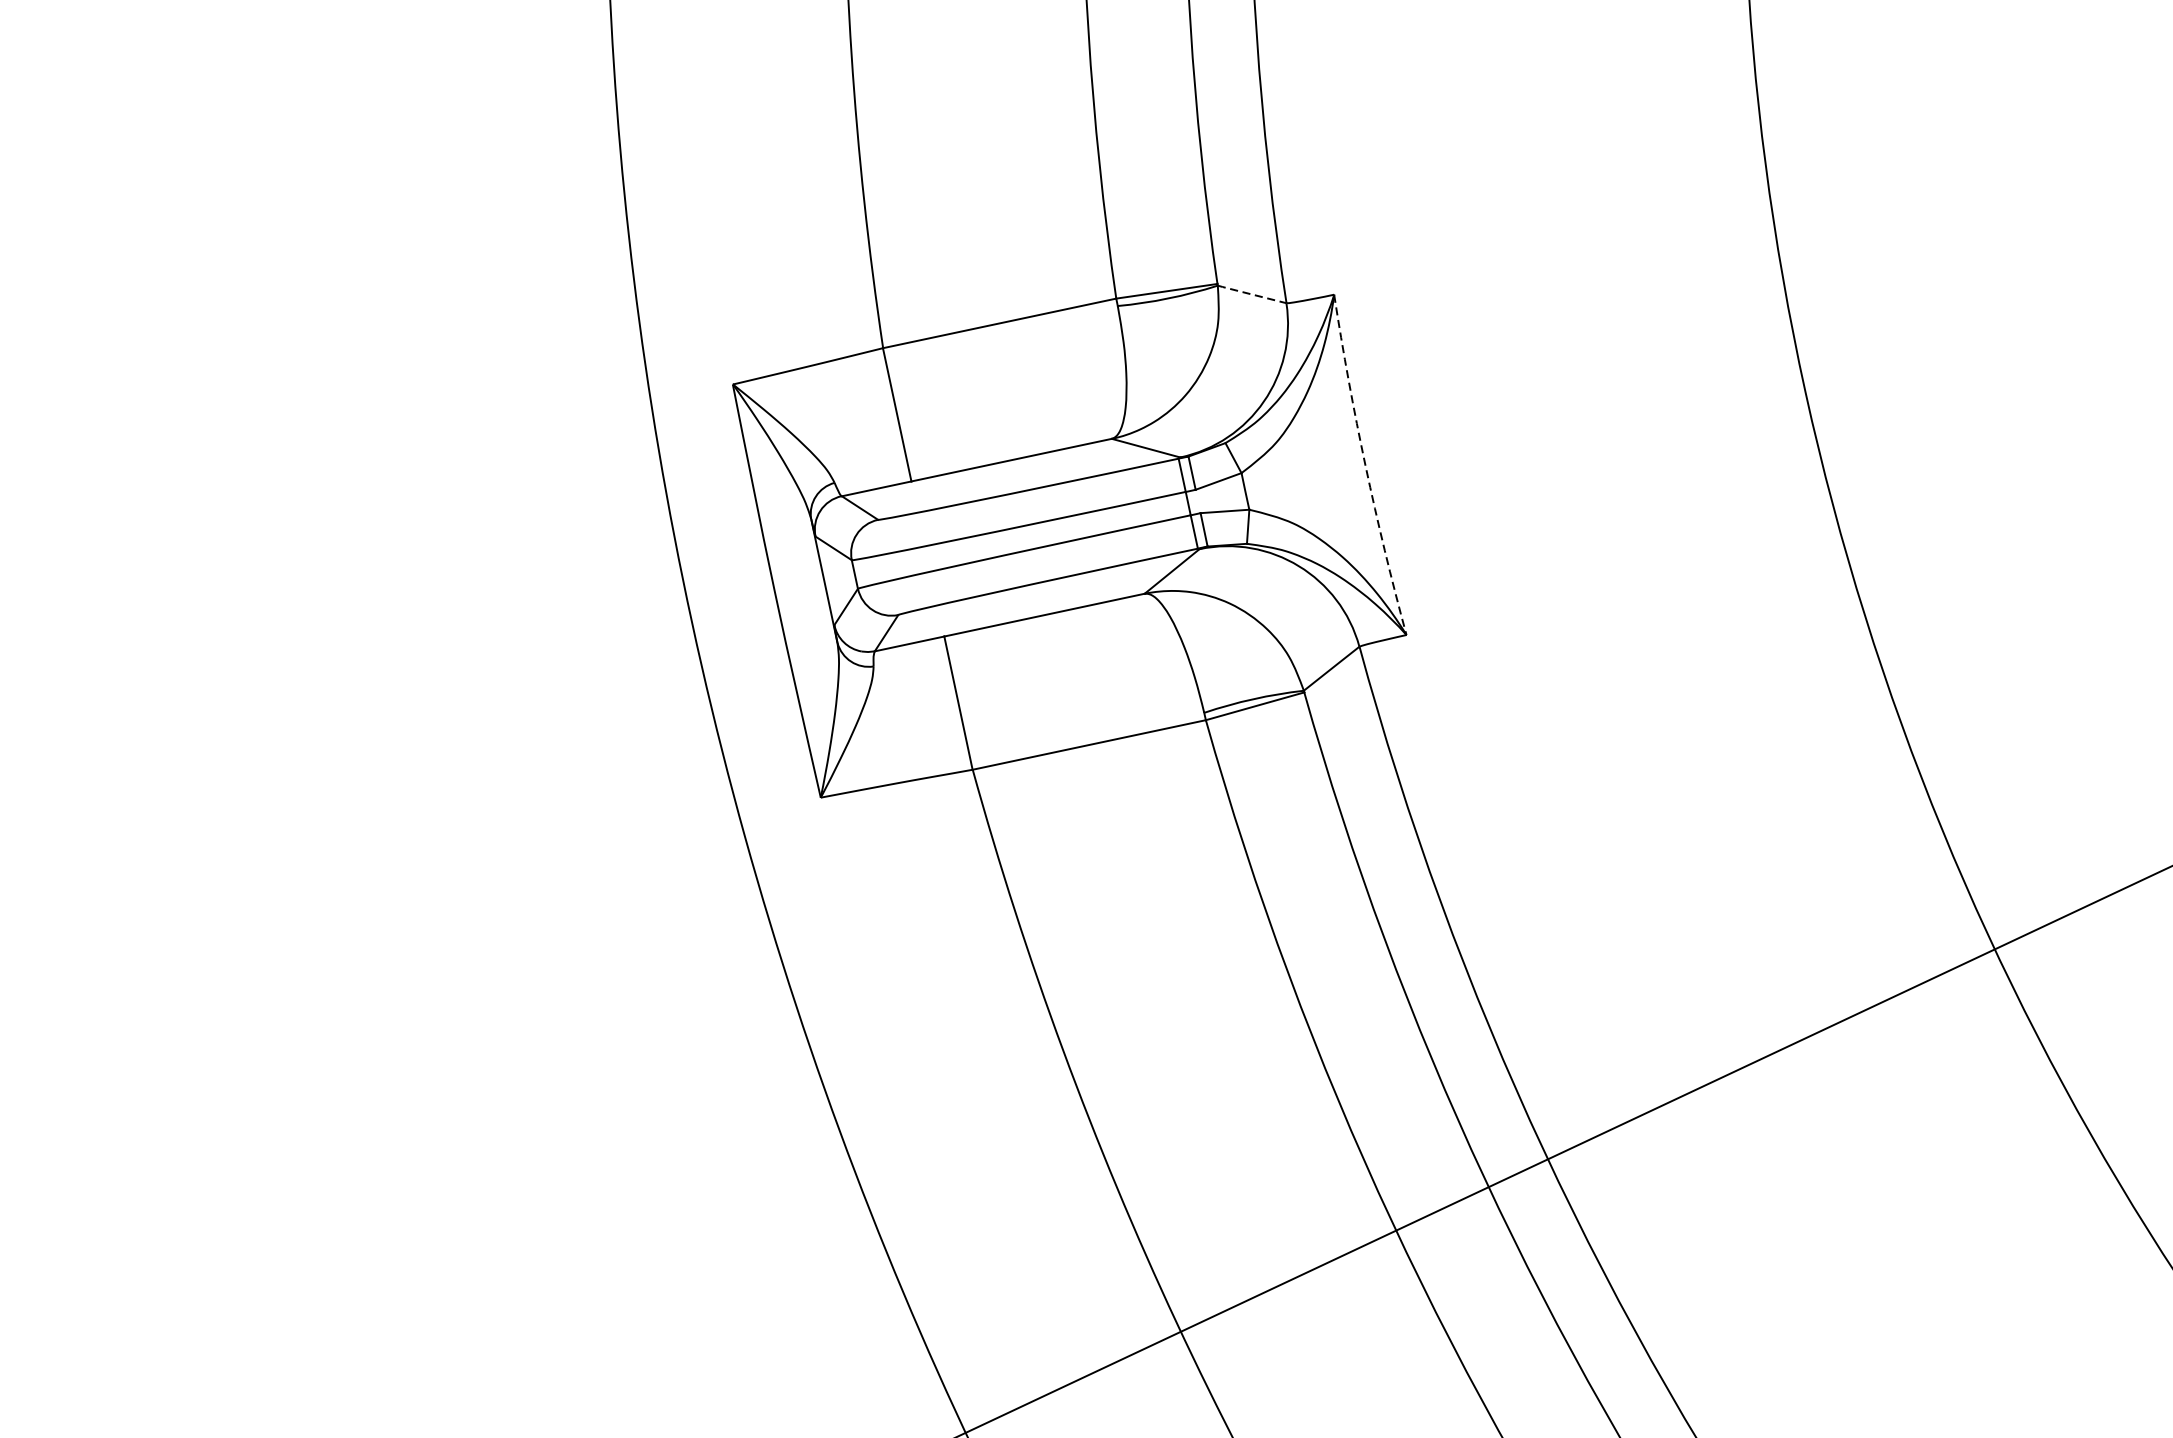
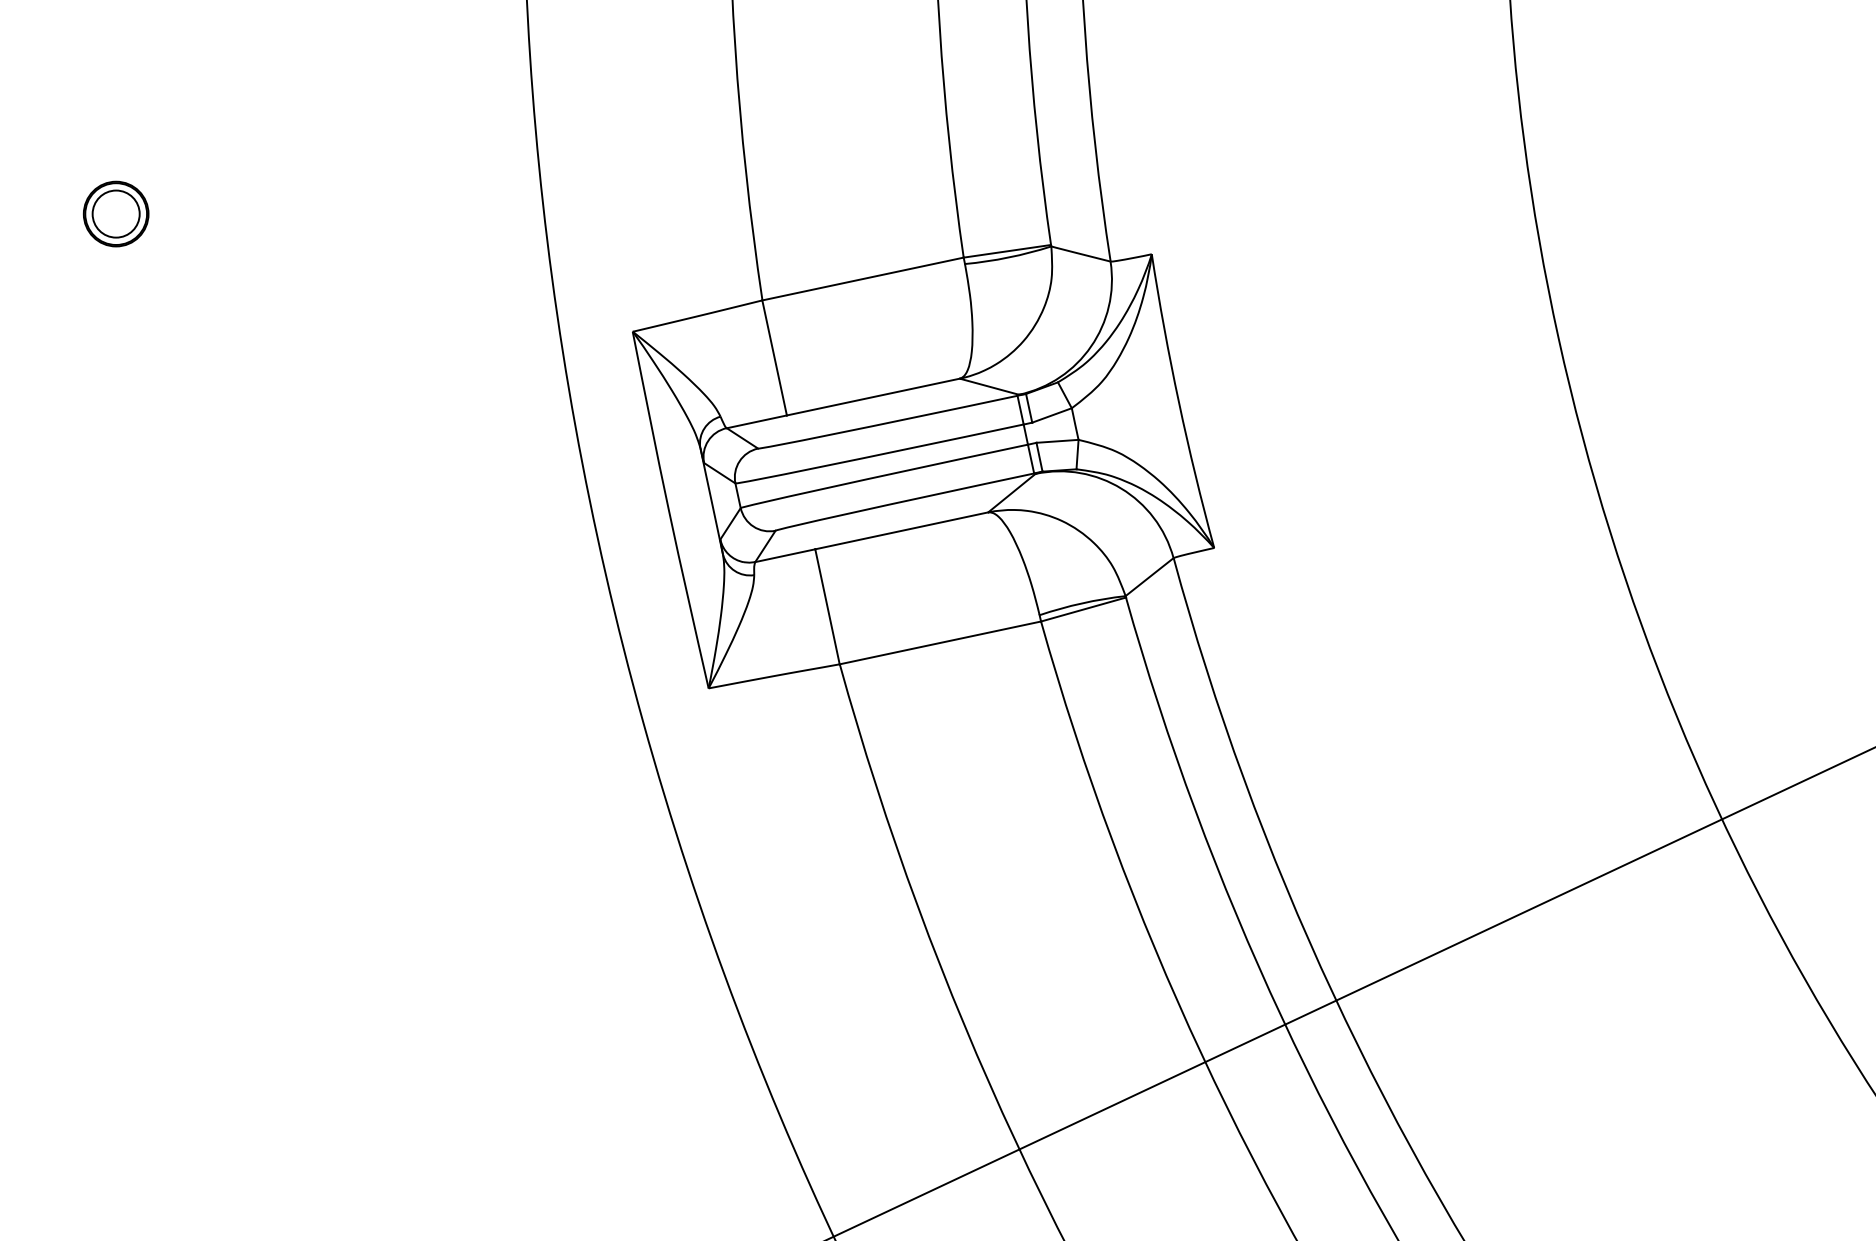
part: (133, 247) -> (115, 213), added
line: (1250, 293) -> (1079, 253), dashed -> solid
arc: (1365, 466) -> (1178, 402), dashed -> solid

